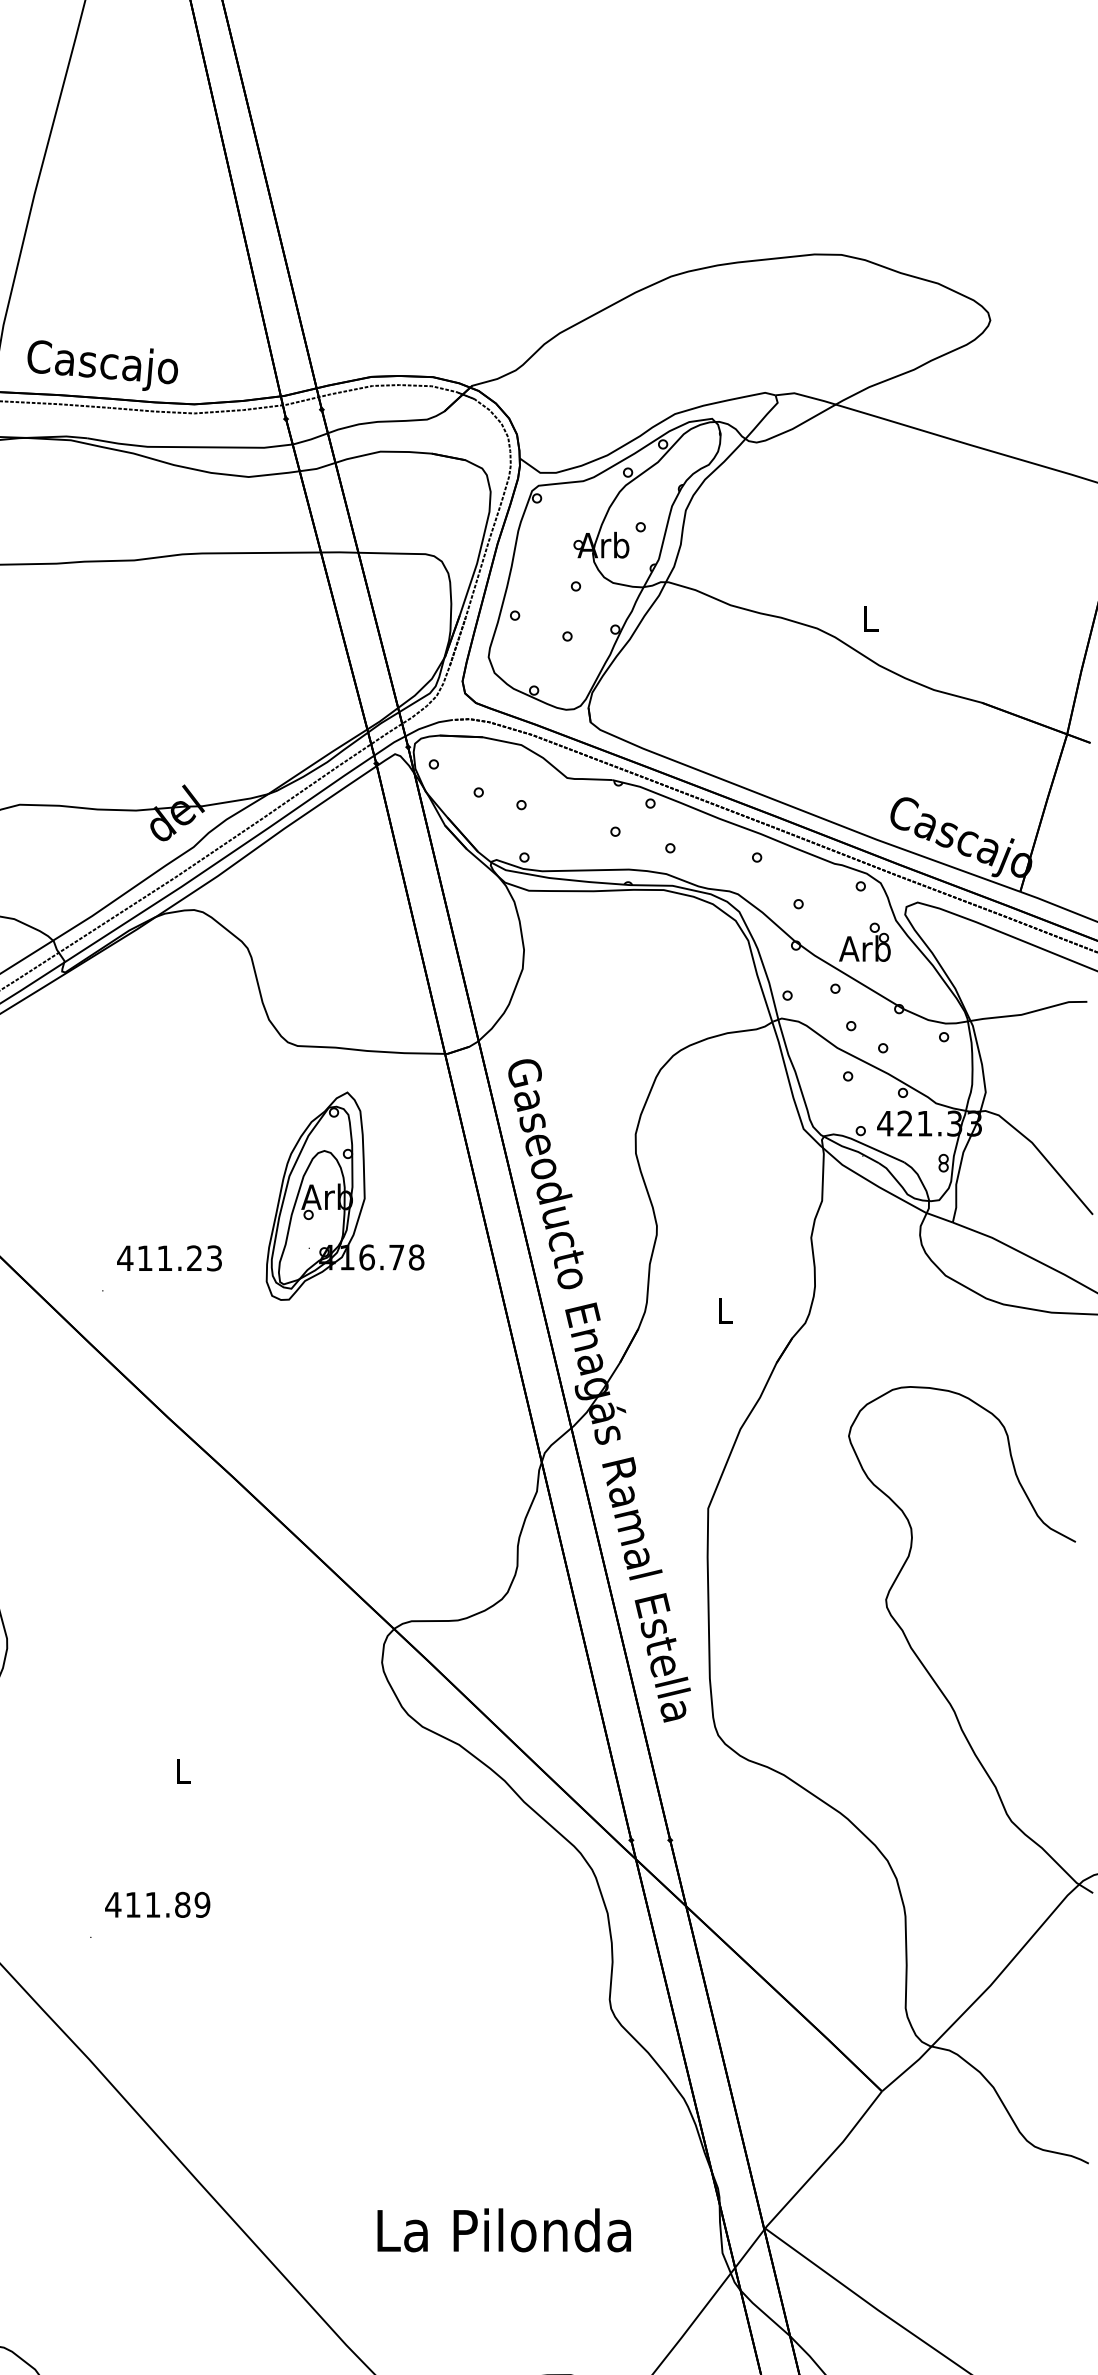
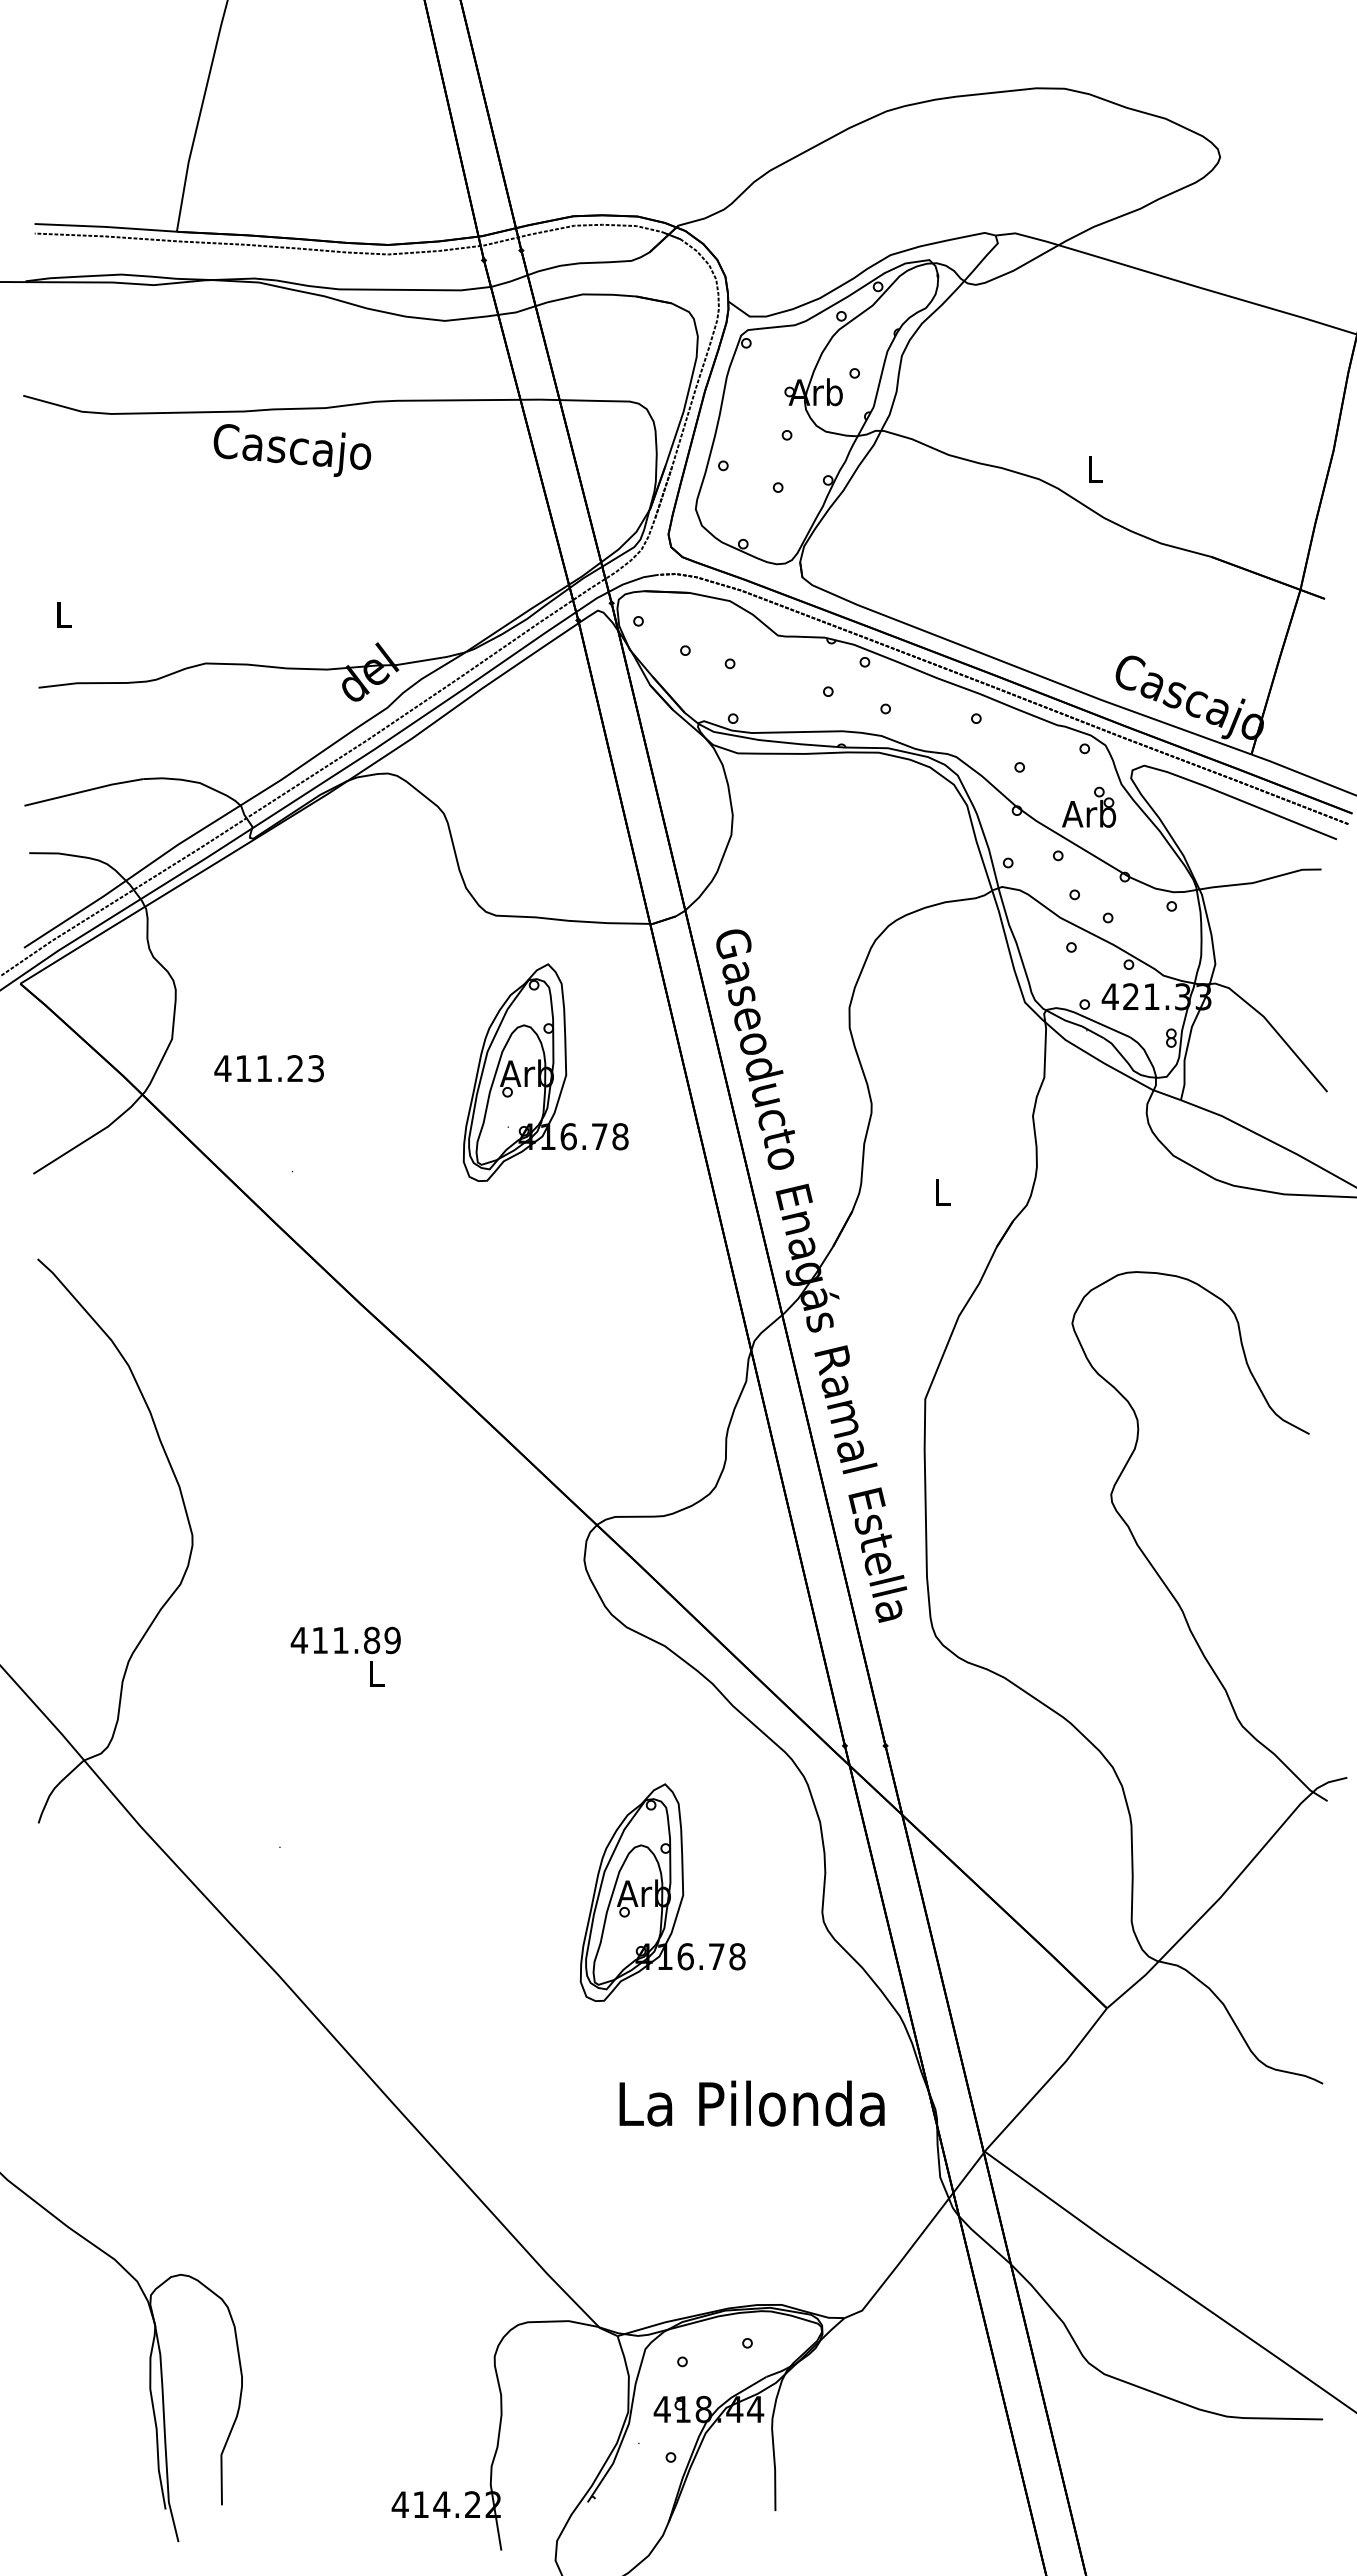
text: (102, 365) -> (292, 450), moved
text: (168, 1258) -> (268, 1068), moved
text: (157, 1904) -> (345, 1640), moved
part: (456, 1980) -> (662, 1892), added
text: (503, 2230) -> (751, 2103), moved

